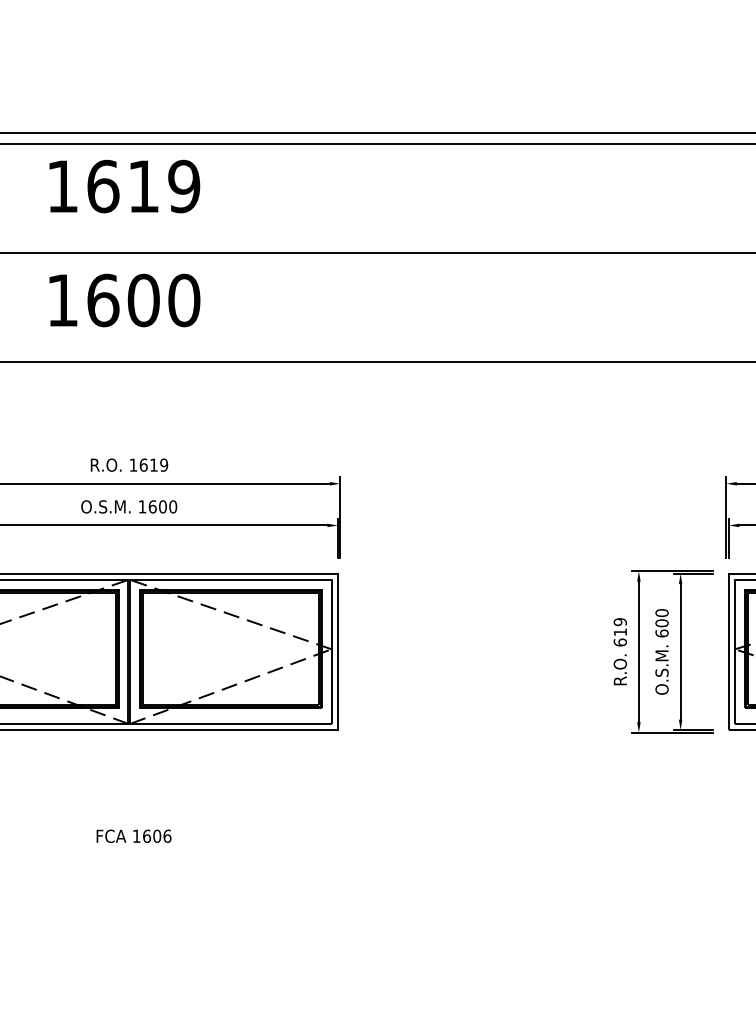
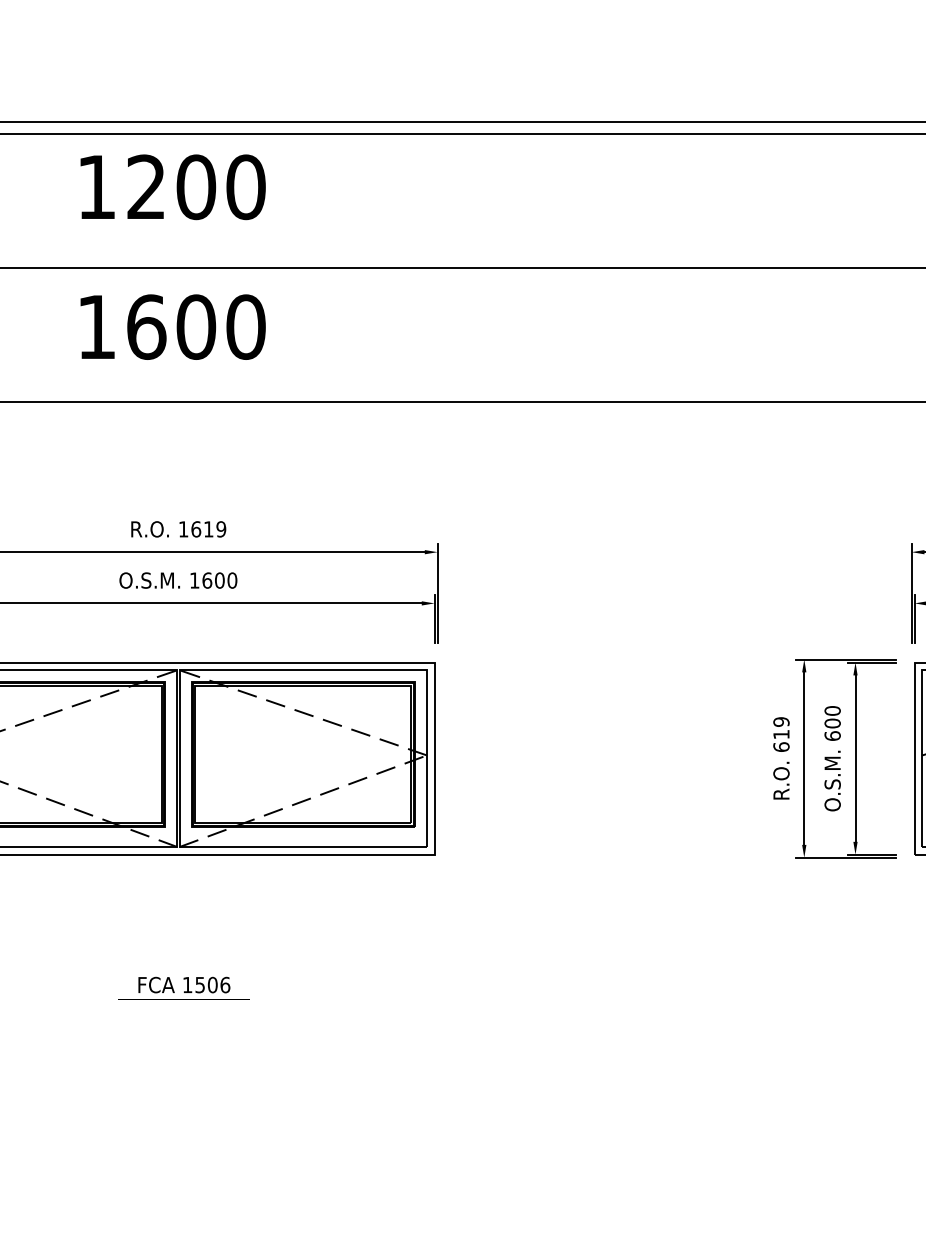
text: (143, 186) -> (195, 187), 1619 -> 1200
text: (147, 835) -> (200, 984), 1606 -> 1506

